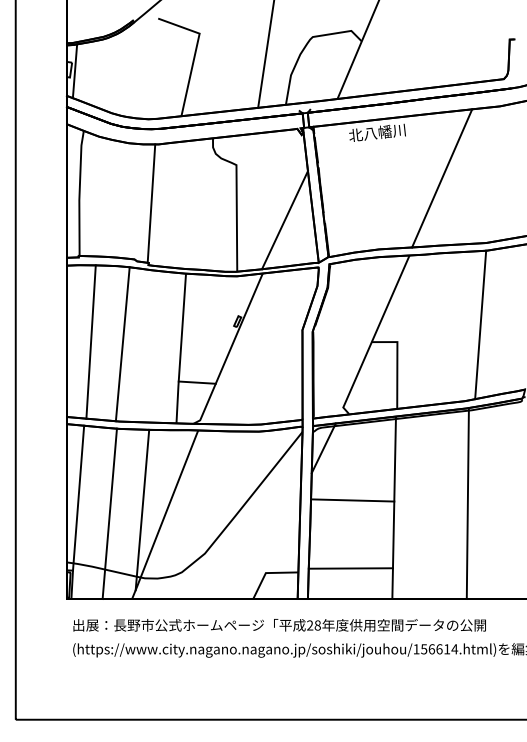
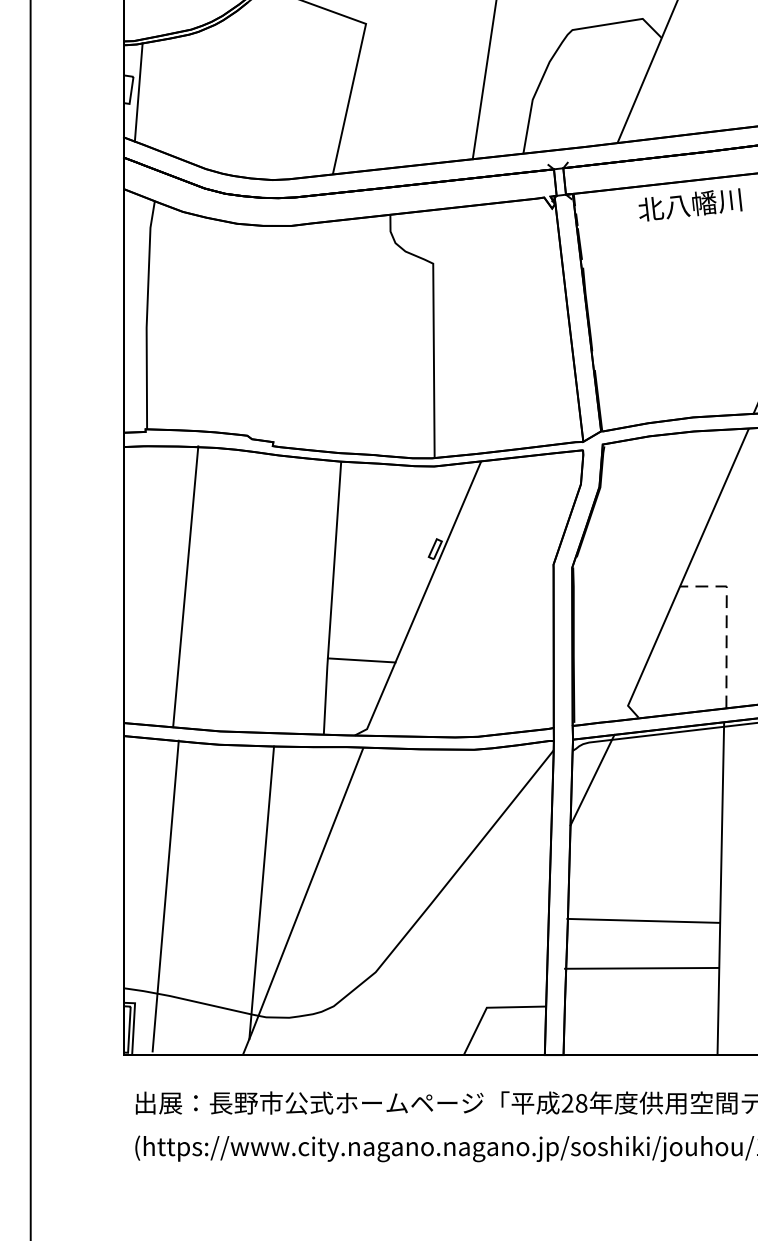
line: (151, 203) -> (278, 333), removed
line: (284, 220) -> (520, 364), removed
line: (90, 341) -> (166, 585), removed
line: (122, 344) -> (185, 587), moved
line: (397, 362) -> (726, 623), solid -> dashed
line: (78, 497) -> (145, 869), removed
line: (352, 500) -> (643, 920), moved
line: (109, 513) -> (165, 895), moved
line: (350, 568) -> (641, 968), moved

